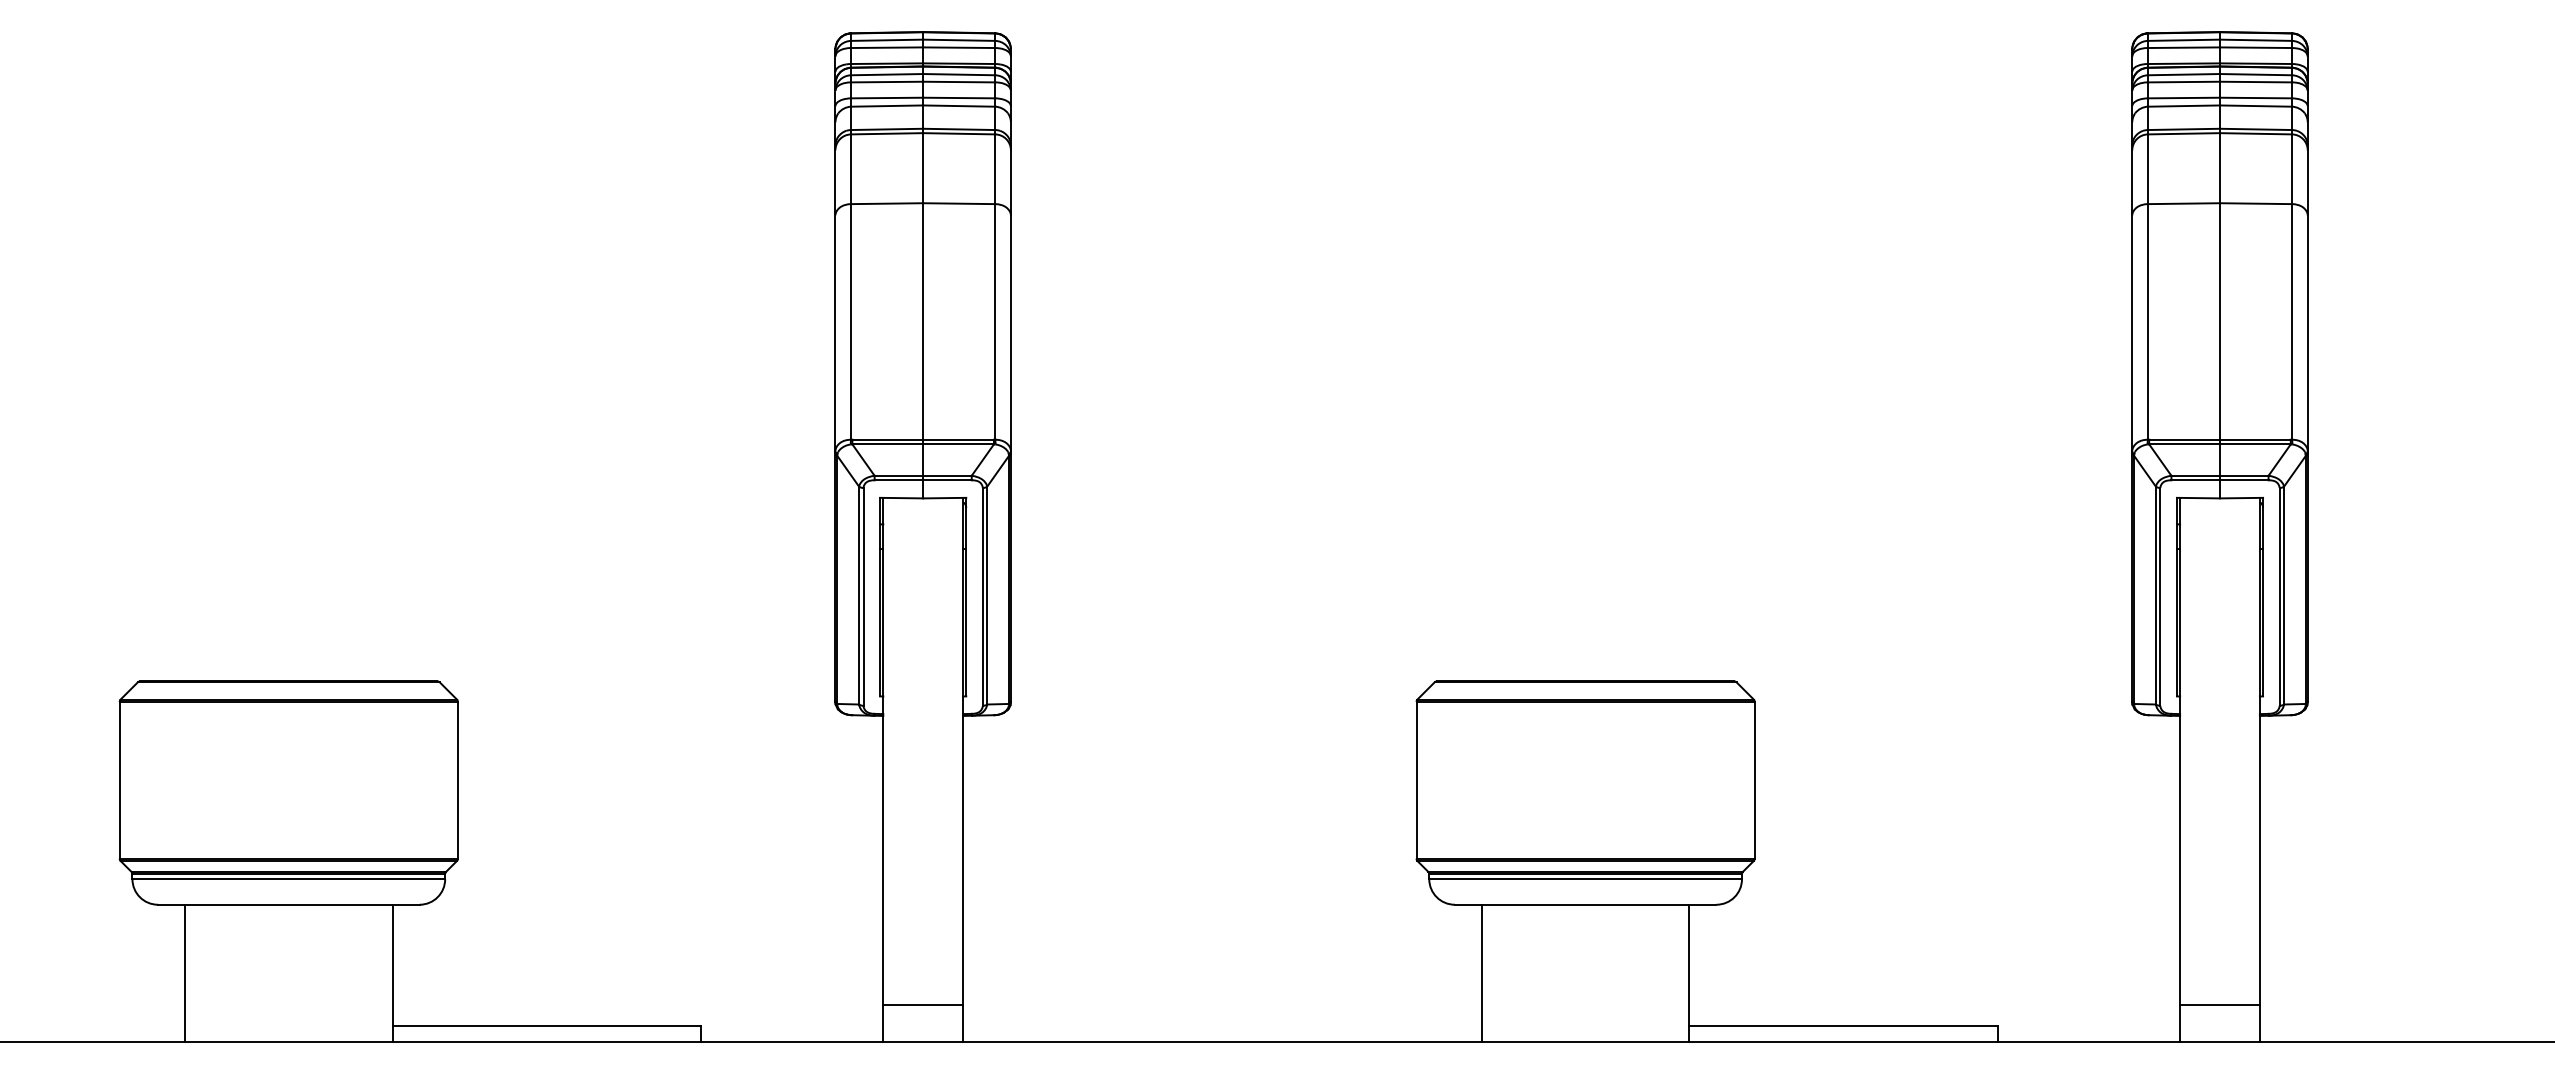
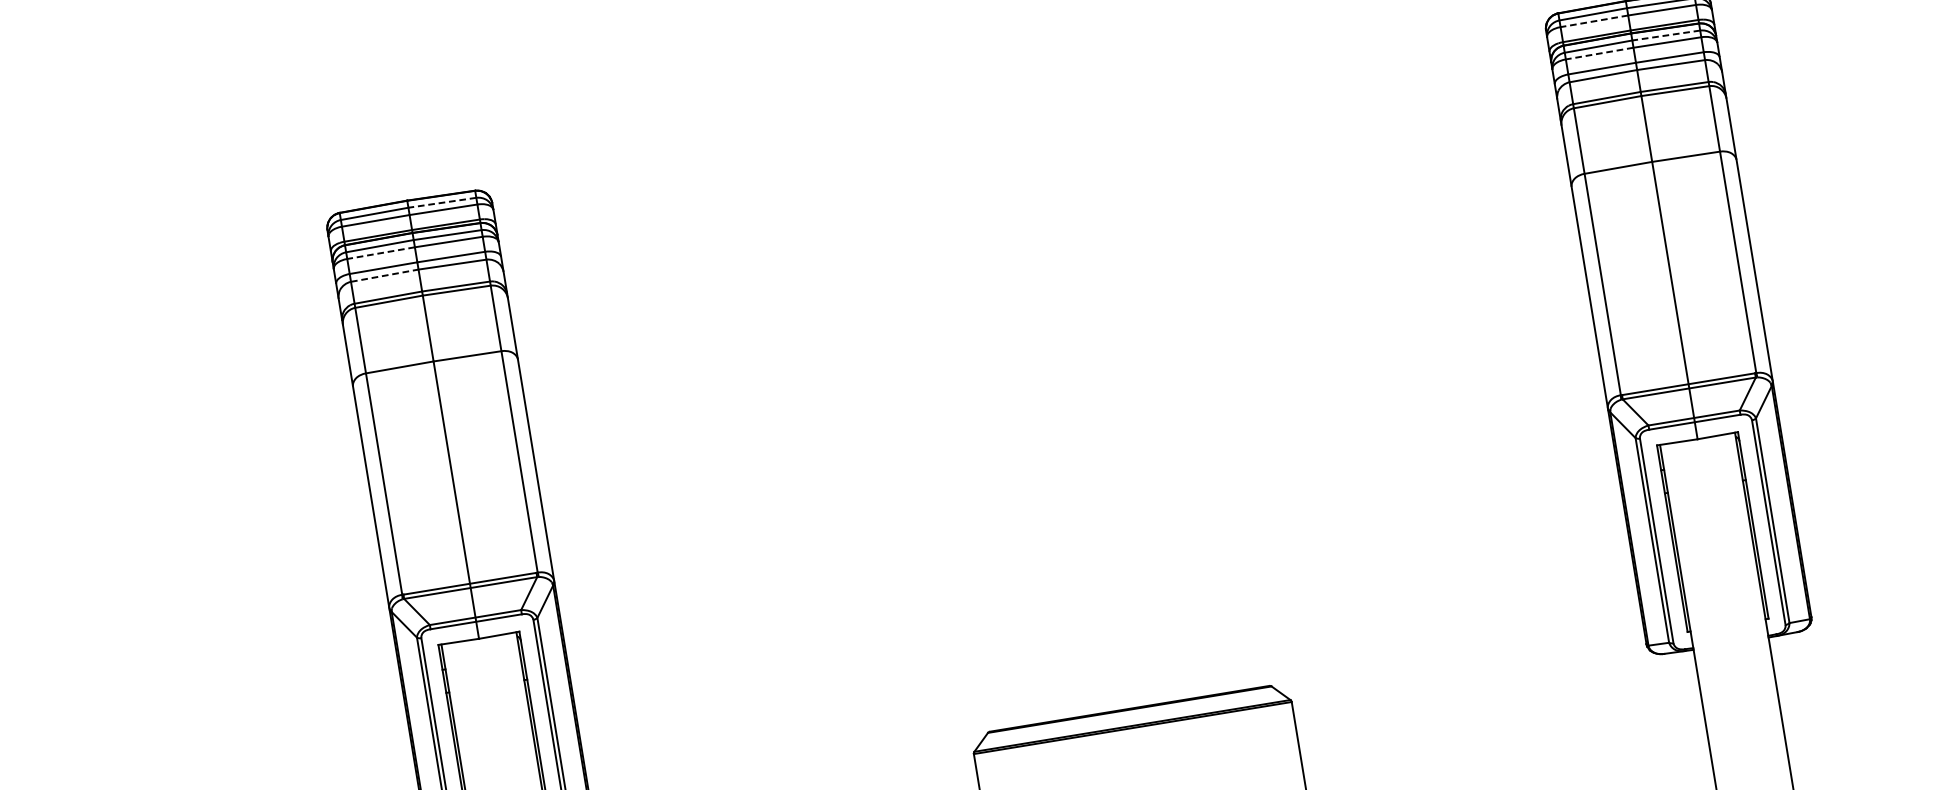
line: (958, 40) -> (441, 203), solid -> dashed
line: (2183, 47) -> (1593, 21), solid -> dashed
line: (2255, 74) -> (1665, 35), solid -> dashed
line: (886, 82) -> (380, 253), solid -> dashed
line: (2183, 82) -> (1599, 54), solid -> dashed
line: (887, 106) -> (385, 276), solid -> dashed

